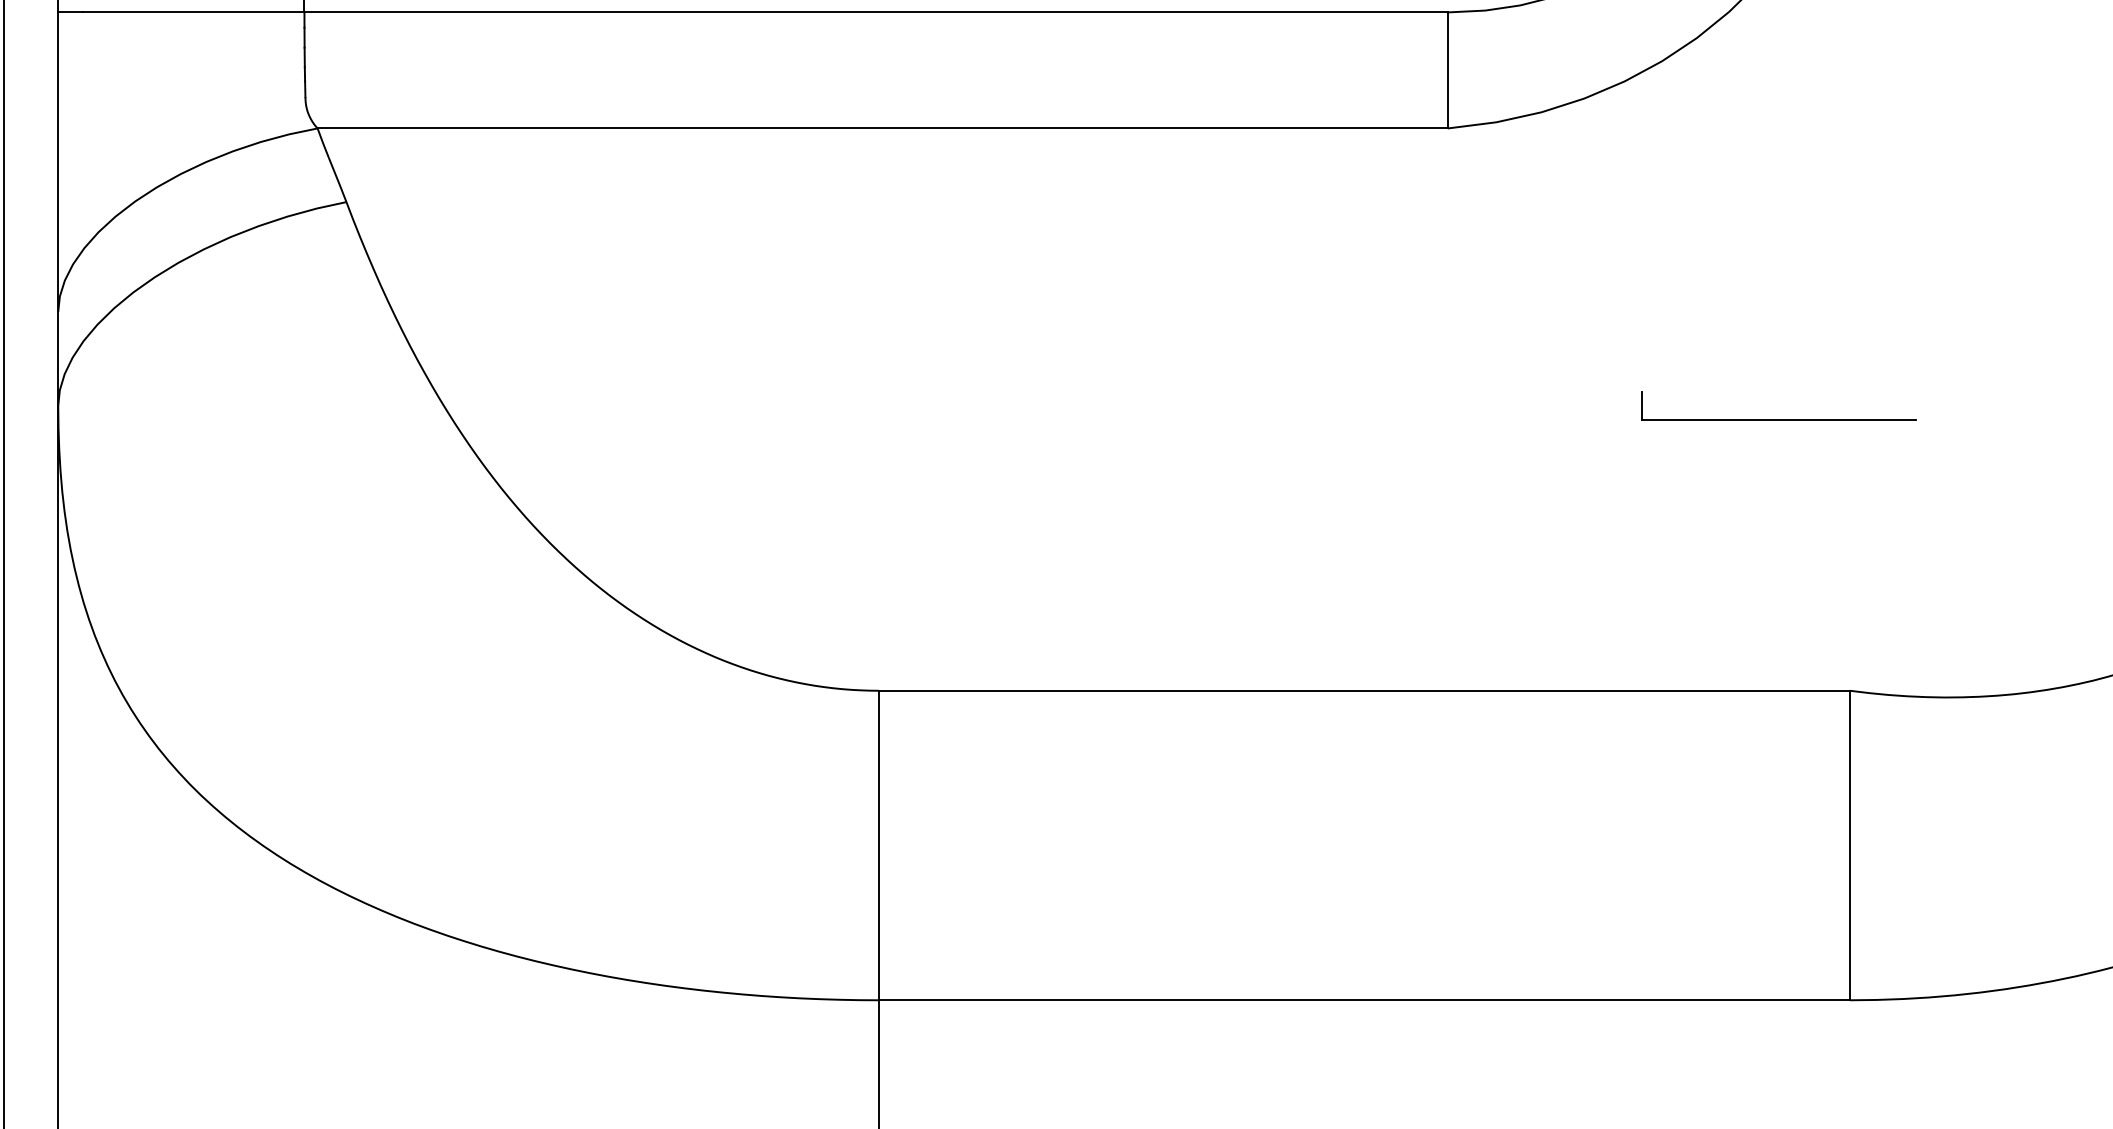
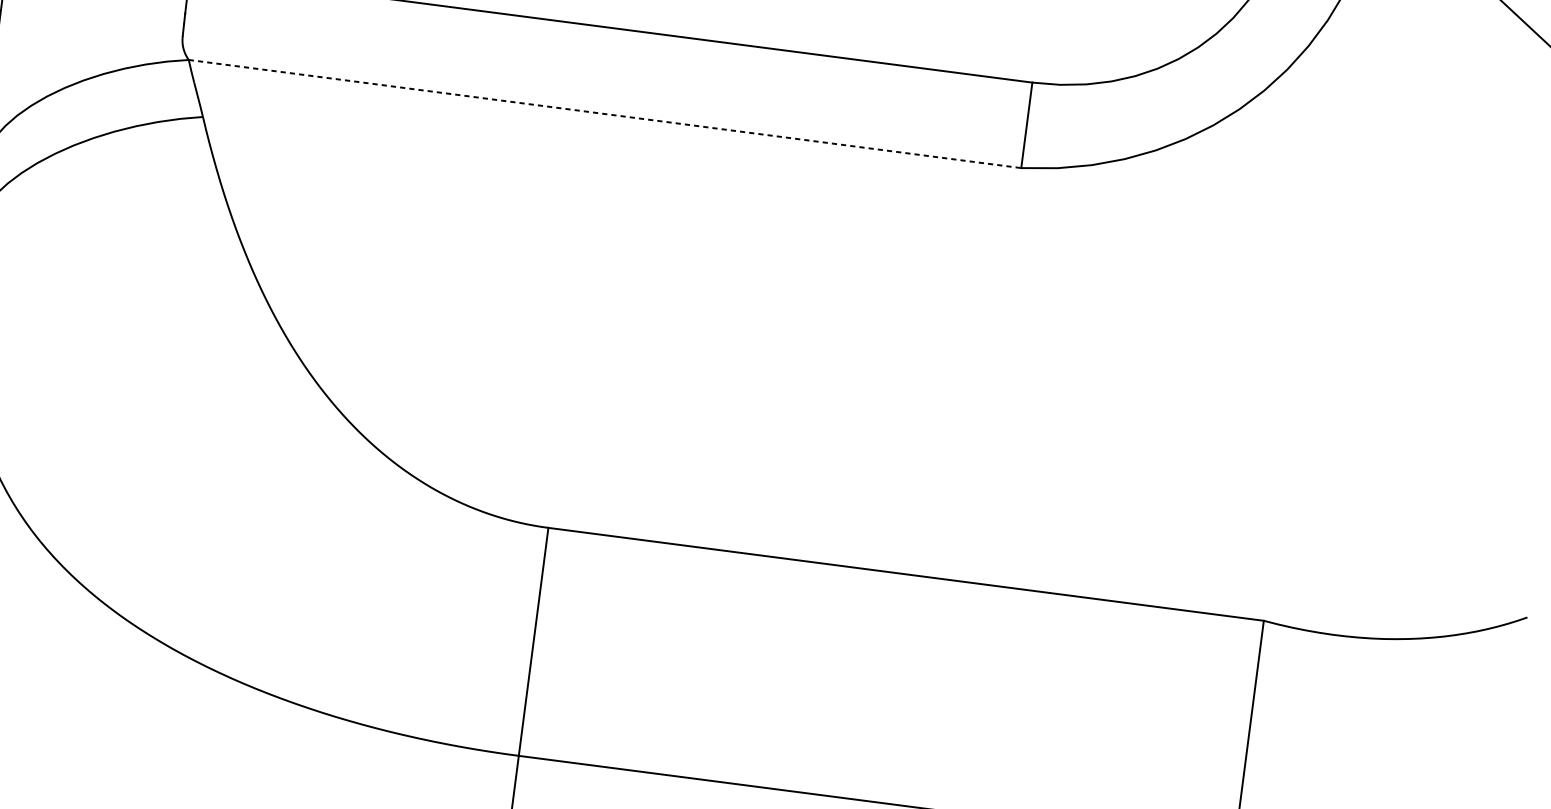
line: (883, 128) -> (605, 114), solid -> dashed
part: (1778, 419) -> (1237, 414), removed

